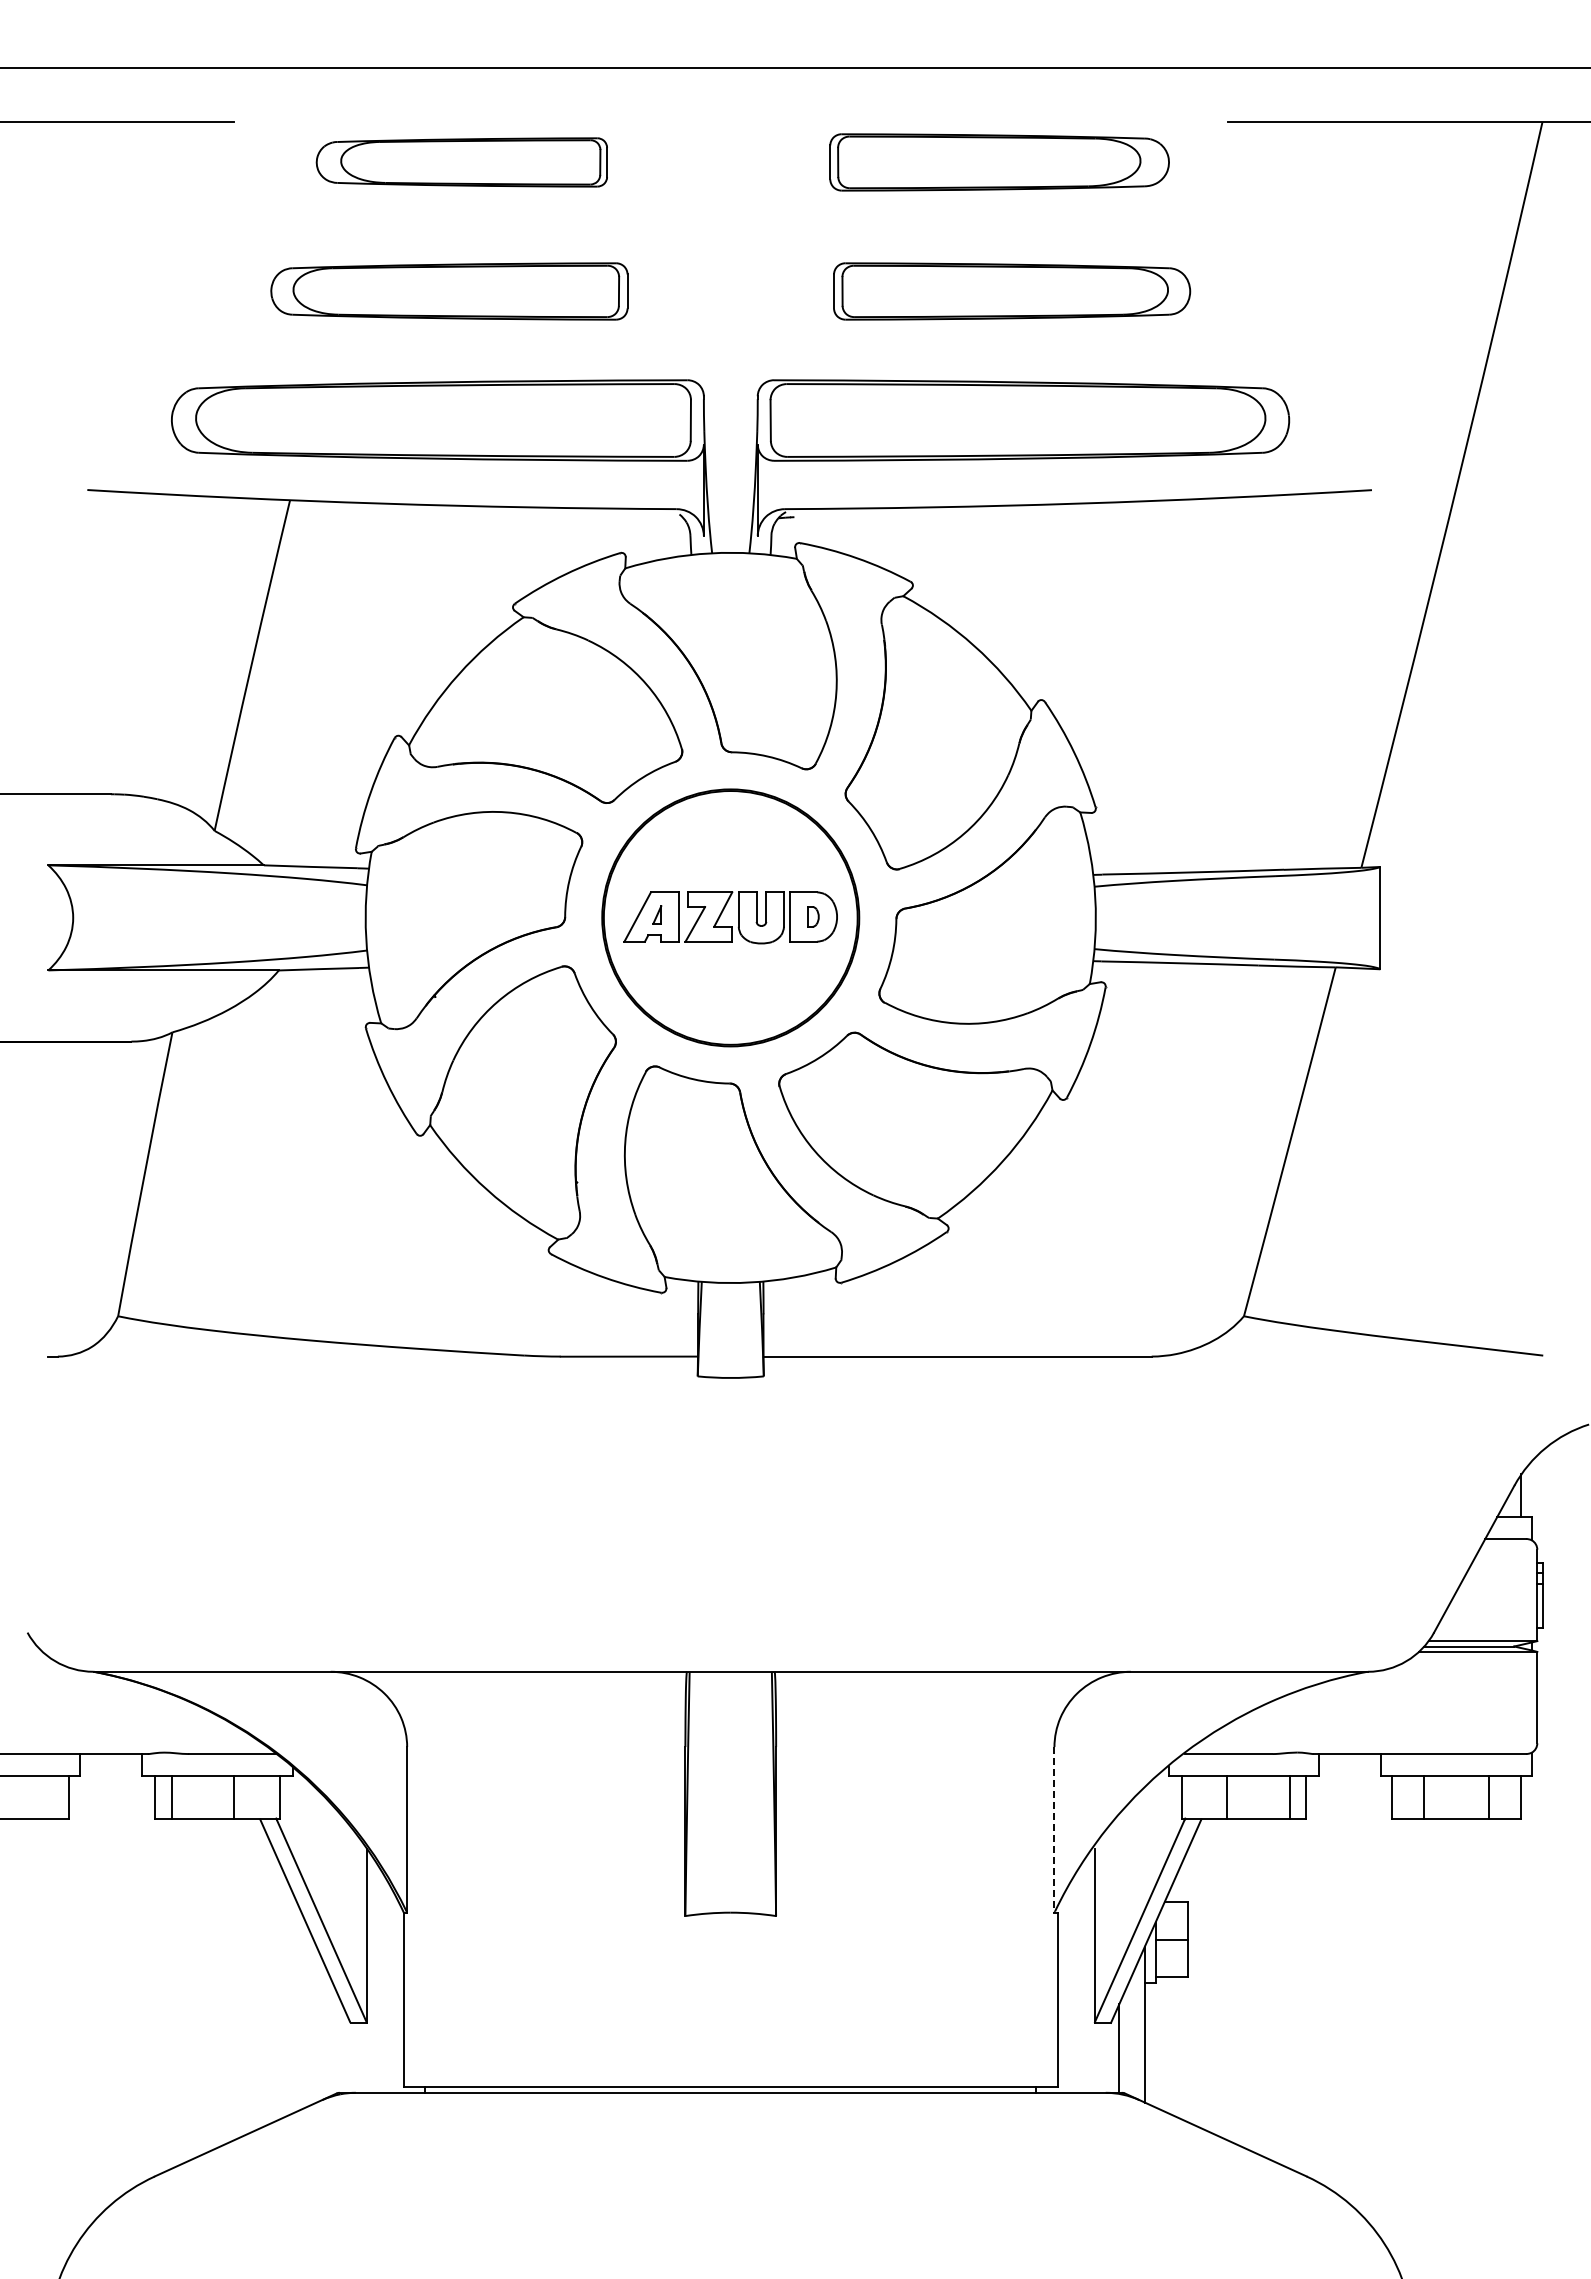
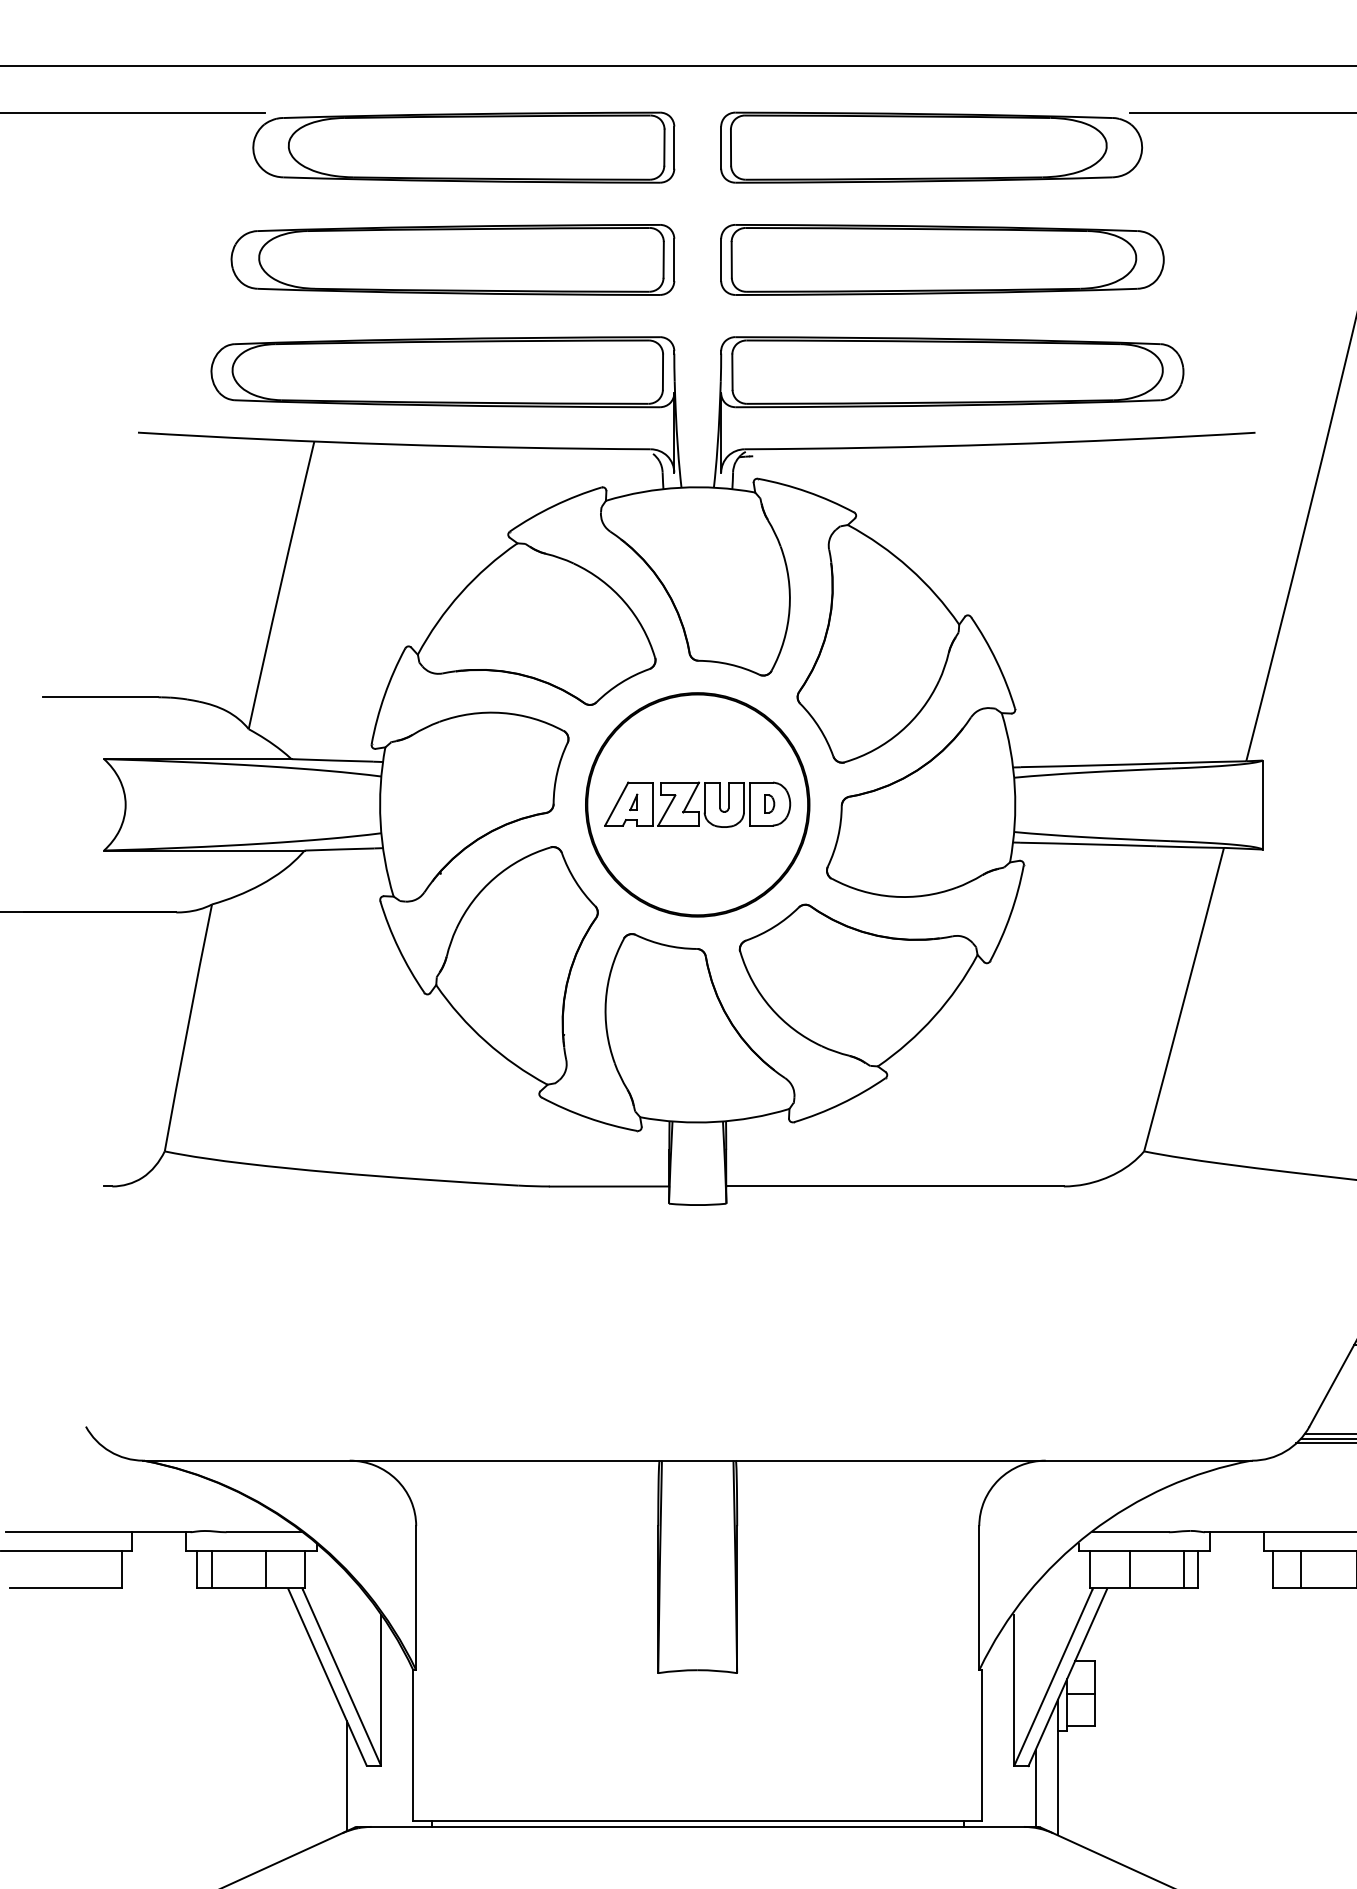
part: (461, 162) -> (463, 147), size x1.67
part: (999, 162) -> (931, 147), size x1.43
part: (449, 291) -> (453, 259), size x1.43
part: (1011, 291) -> (941, 259), size x1.43
line: (1054, 1829) -> (979, 1597), dashed -> solid
line: (327, 2034) -> (346, 1776), added

